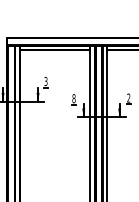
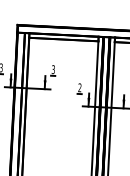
text: (73, 98) -> (79, 87), 8 -> 2

